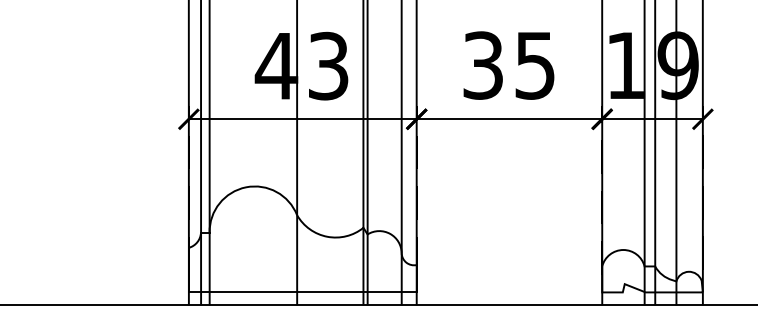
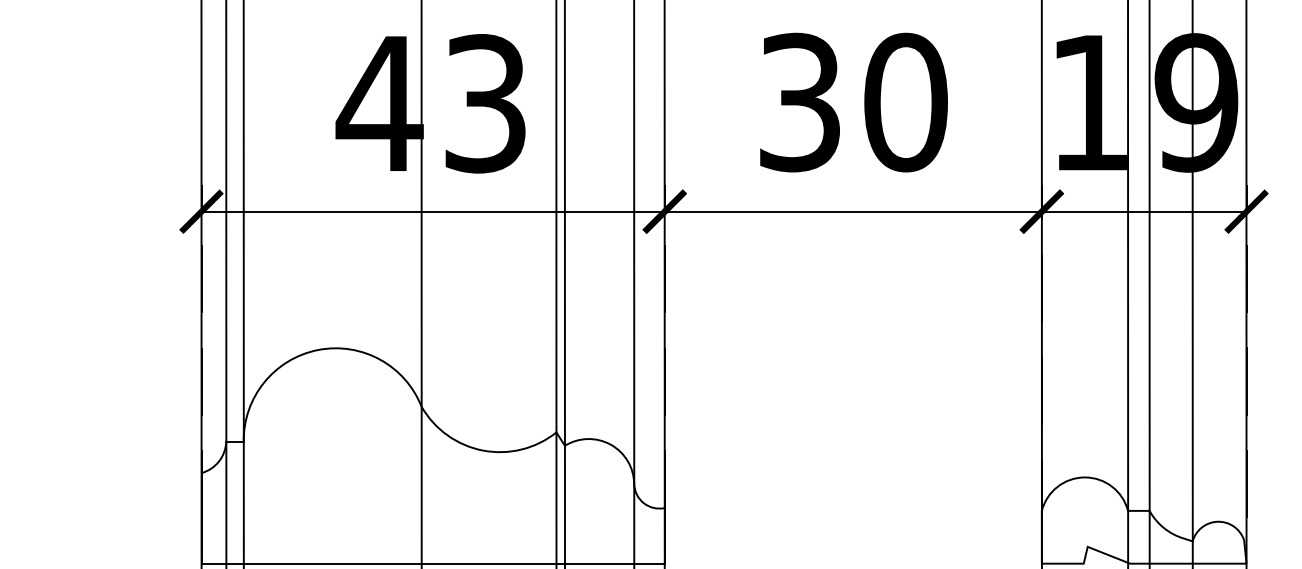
text: (534, 65) -> (904, 102), 35 -> 30

